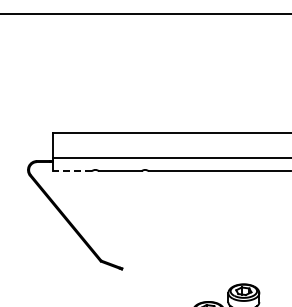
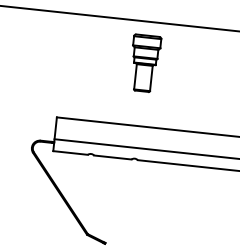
part: (144, 61) -> (144, 63), added
line: (72, 171) -> (70, 153), dashed -> solid

